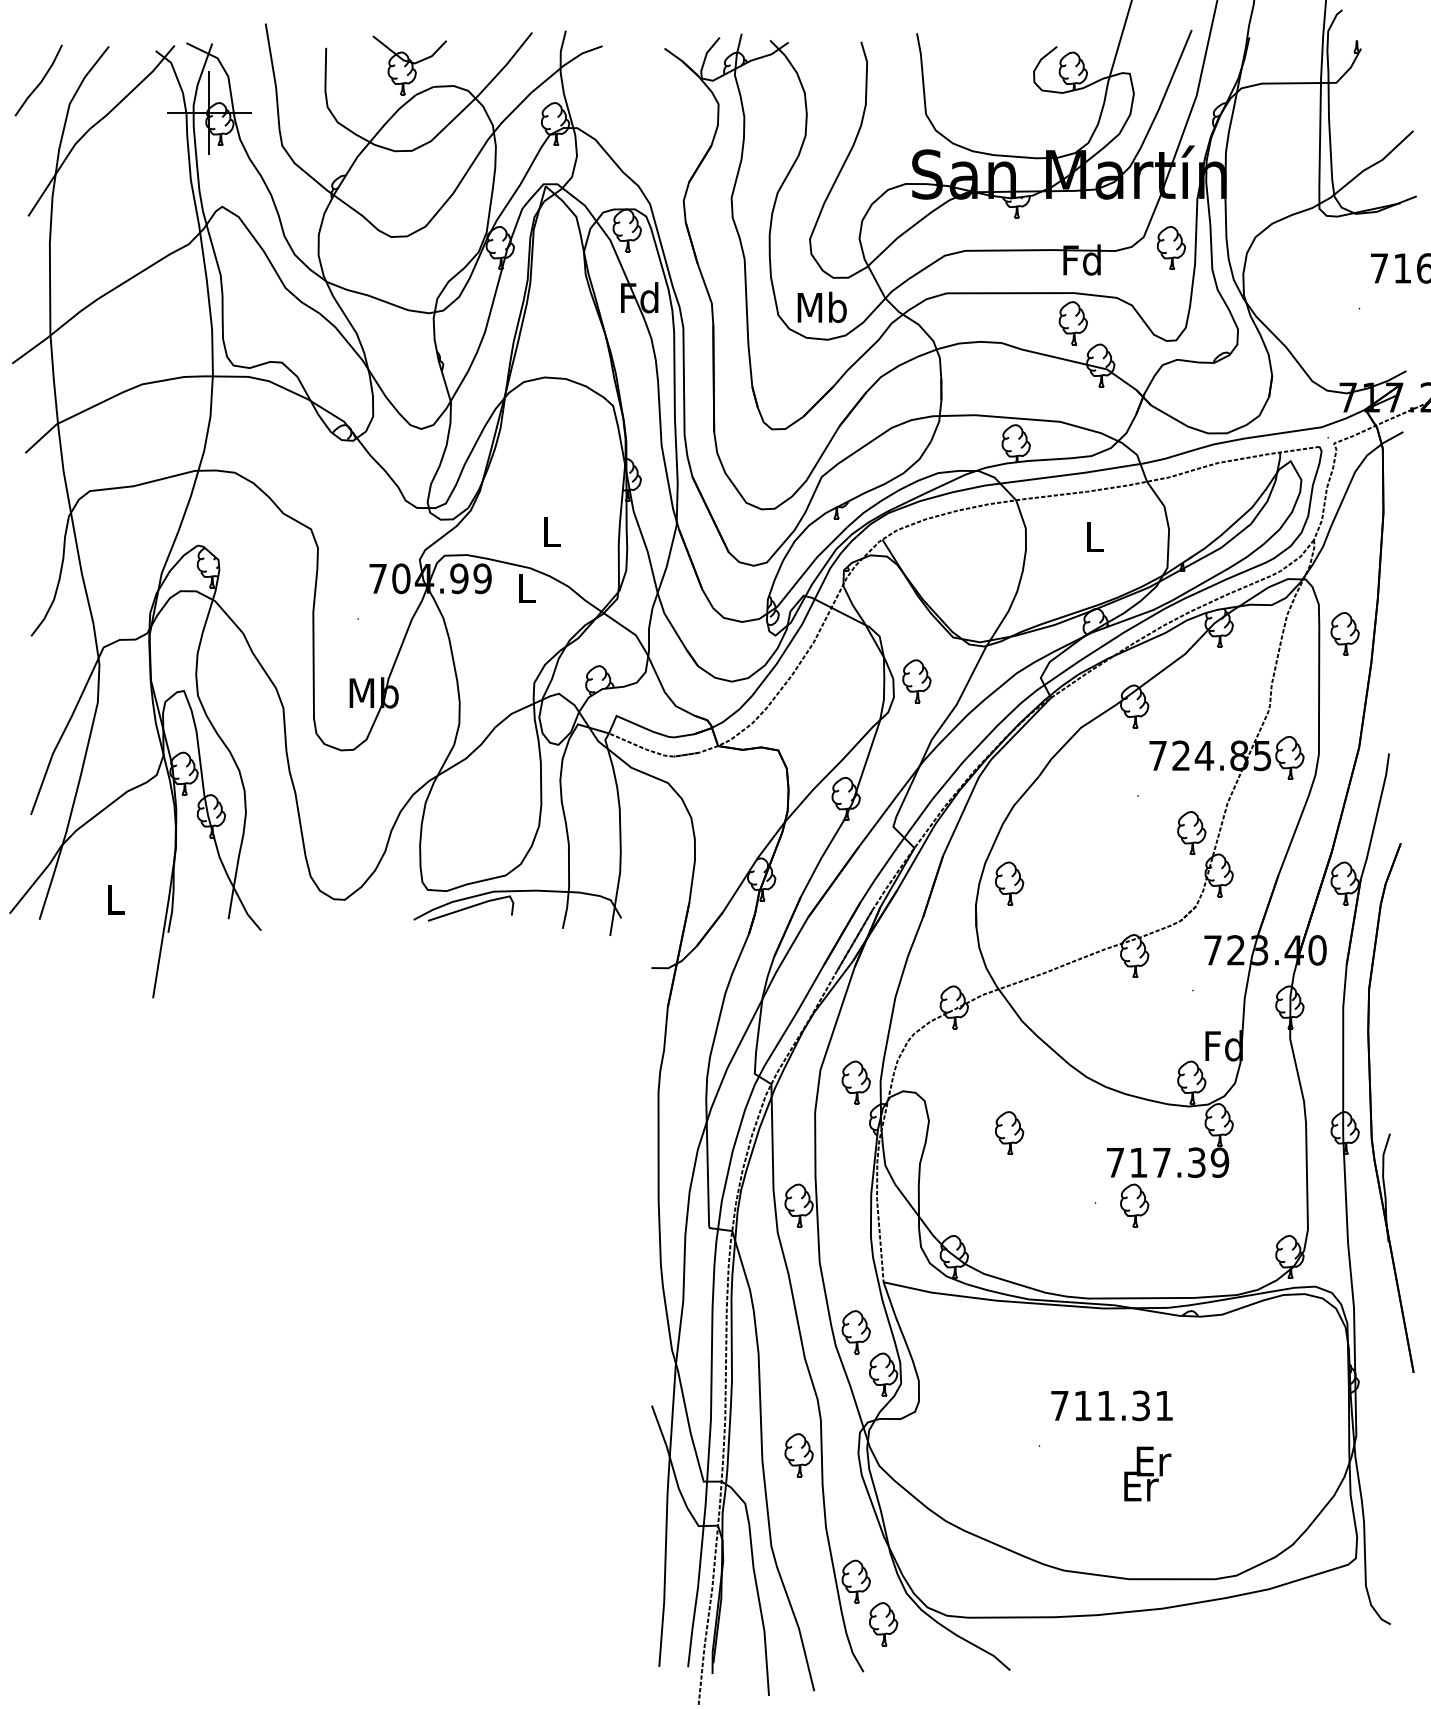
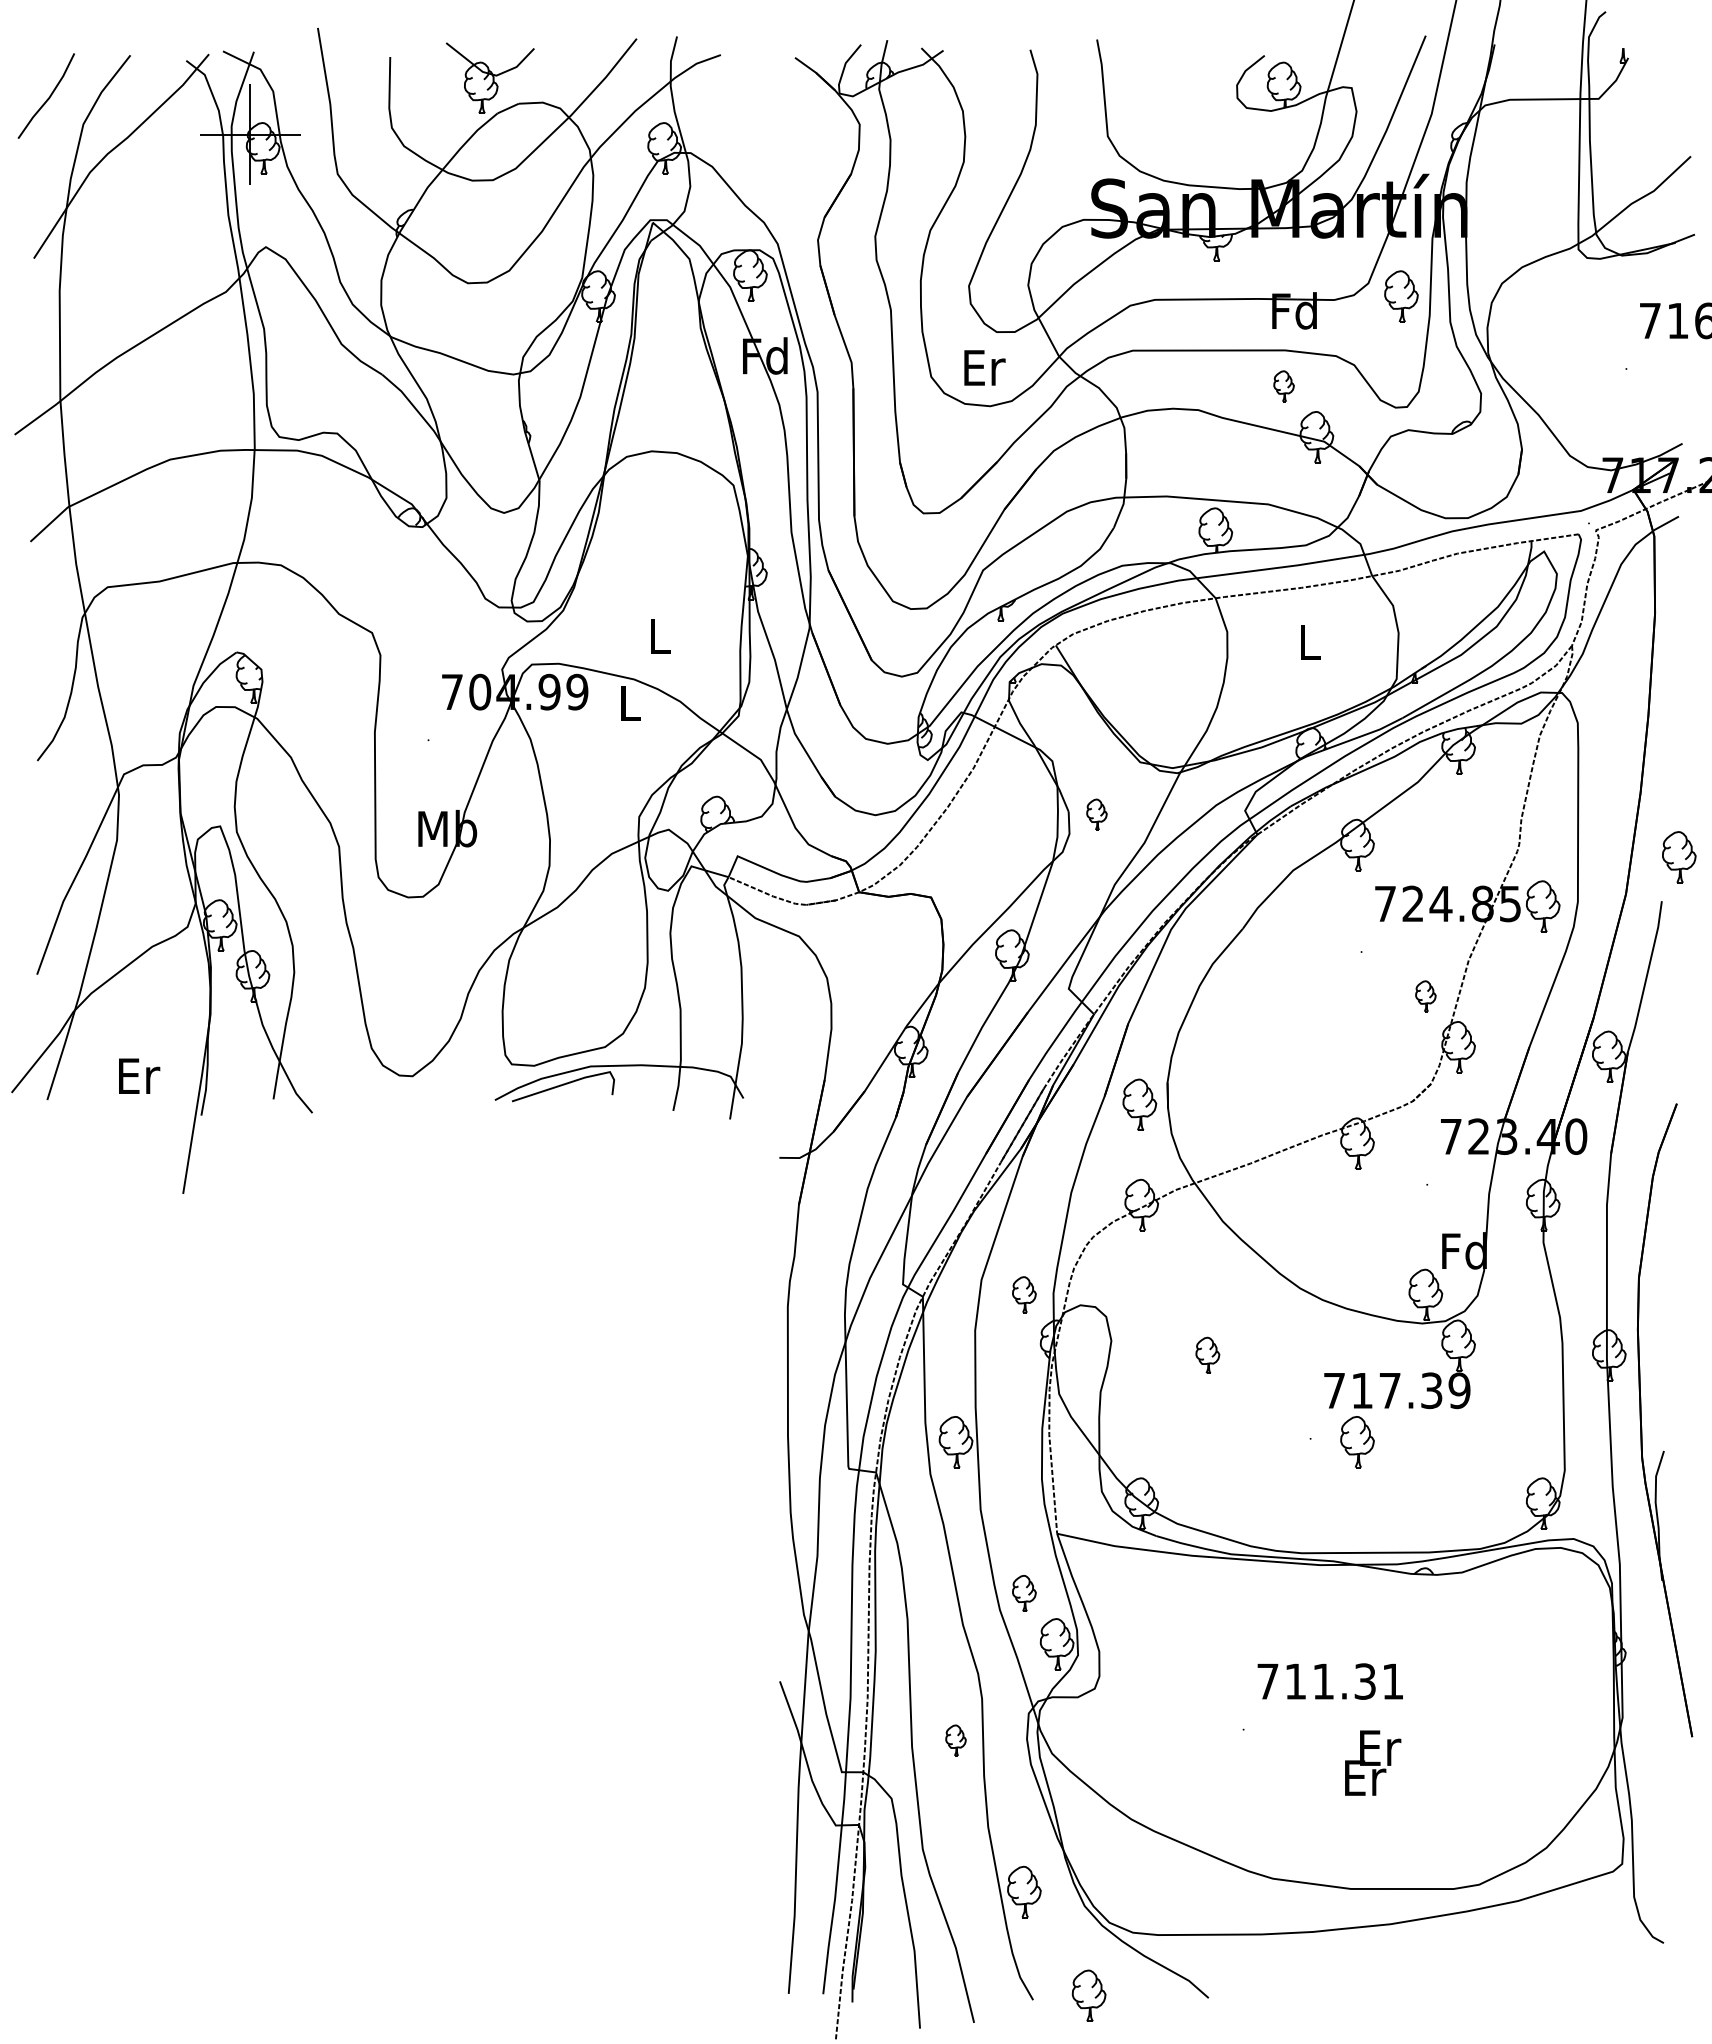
text: (822, 307) -> (983, 367), Mb -> Er
part: (1072, 323) -> (1283, 386), size x0.6
part: (1345, 634) -> (1679, 857), moved
part: (916, 681) -> (1096, 814), size x0.6
part: (1191, 833) -> (1425, 996), size x0.6
part: (1009, 883) -> (1139, 1104), moved
text: (116, 899) -> (139, 1075), L -> Er
part: (856, 1082) -> (1024, 1294), size x0.7
part: (1371, 1108) -> (1641, 1420), moved
part: (1009, 1133) -> (1207, 1355), size x0.7
part: (856, 1332) -> (1024, 1593), size x0.7
part: (798, 1455) -> (955, 1740), size x0.6
part: (883, 1623) -> (1088, 1995), moved

